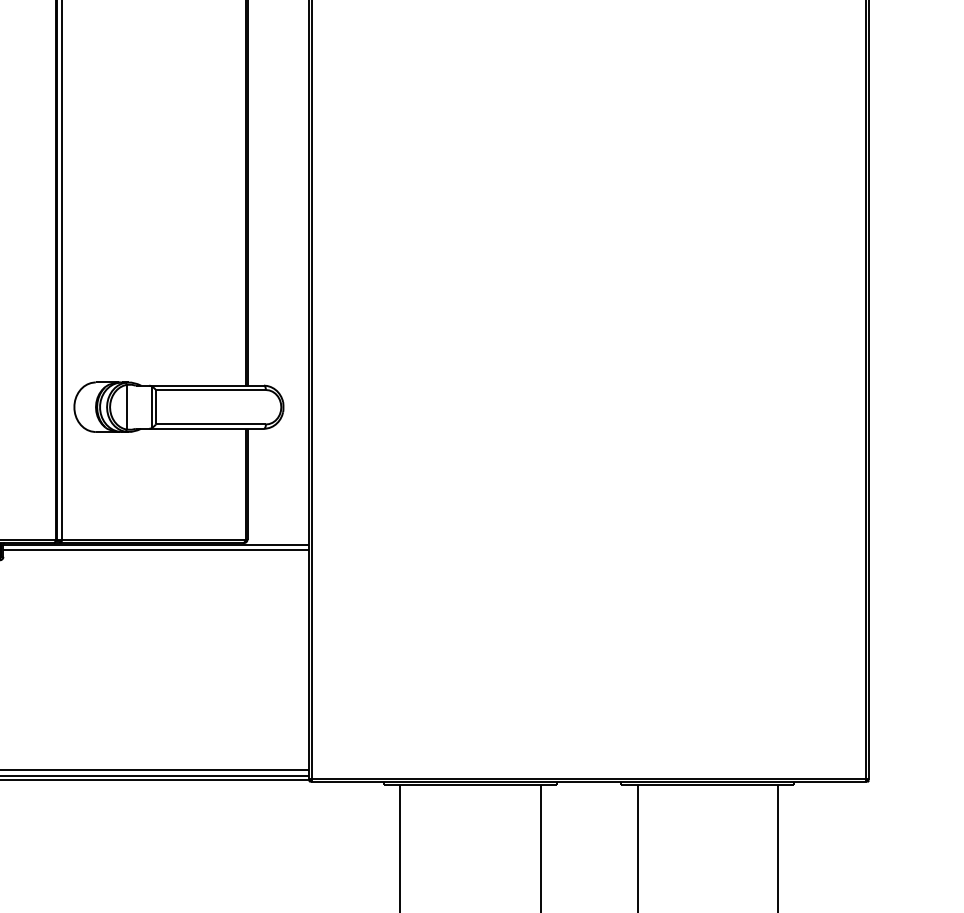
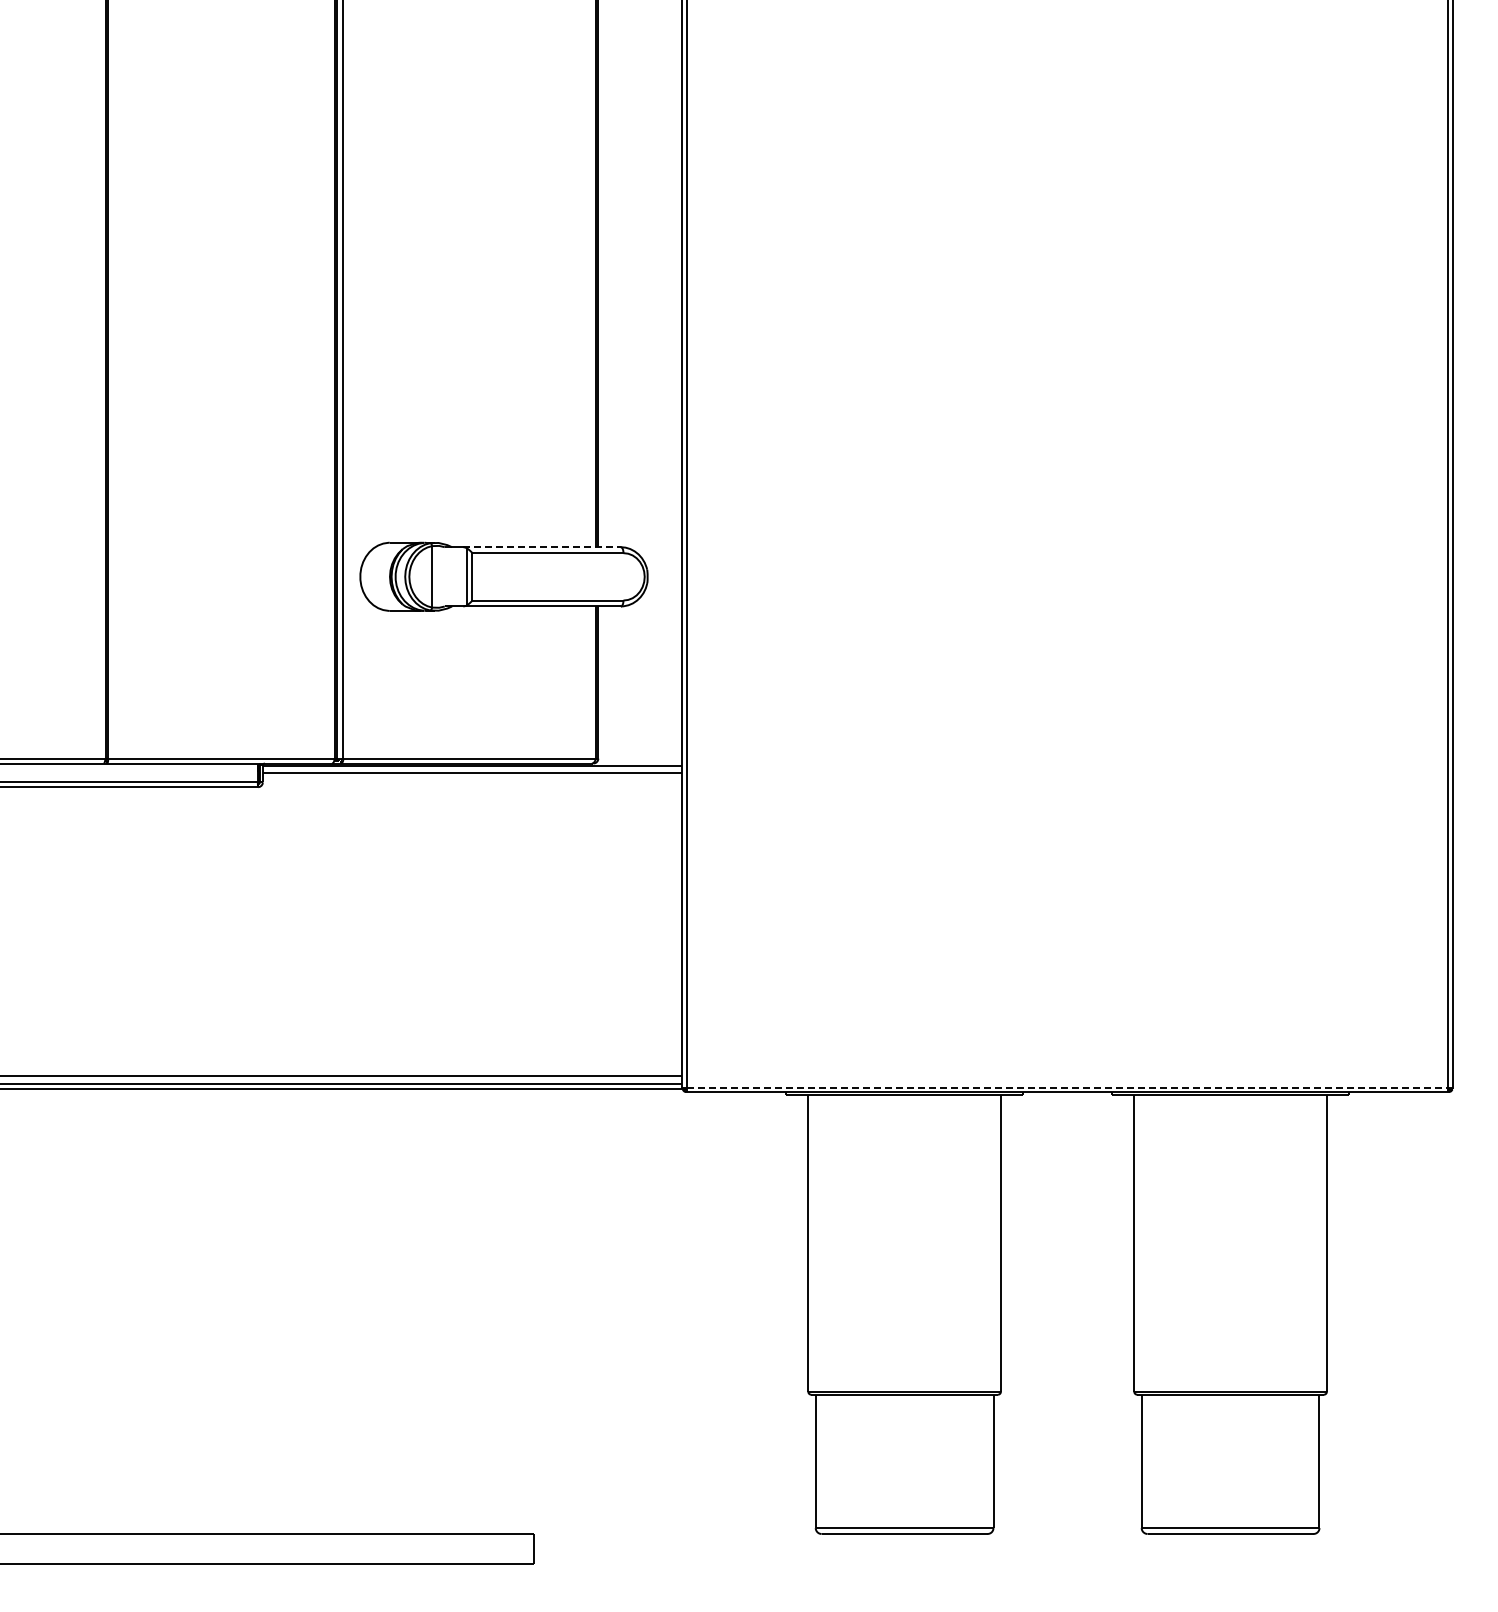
line: (206, 385) -> (542, 547), solid -> dashed
line: (589, 778) -> (1068, 1087), solid -> dashed

